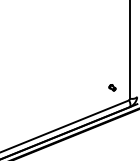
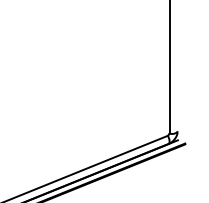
part: (112, 87) -> (147, 120), removed

